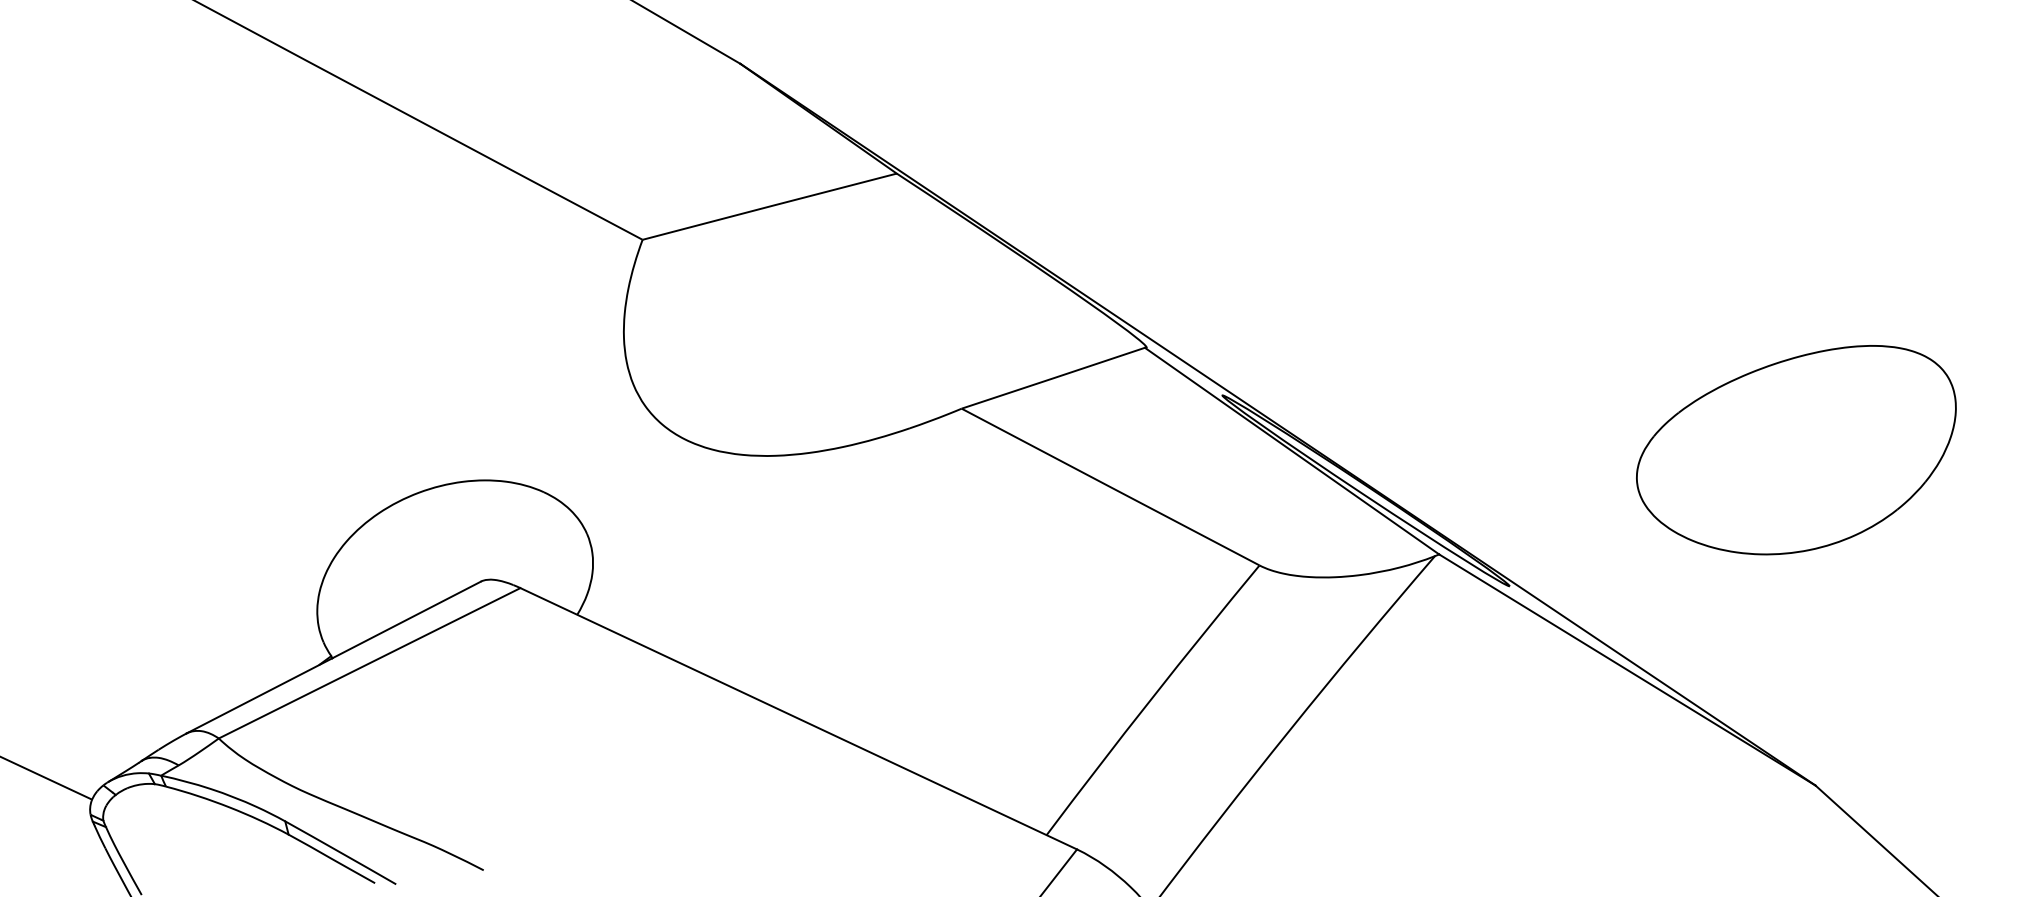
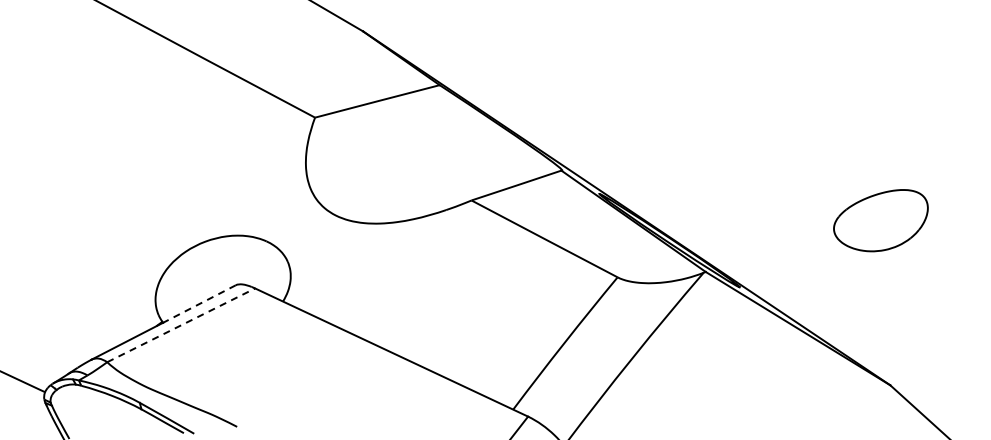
part: (1795, 449) -> (880, 220), size x0.6
line: (406, 620) -> (199, 304), solid -> dashed
line: (370, 663) -> (181, 325), solid -> dashed

